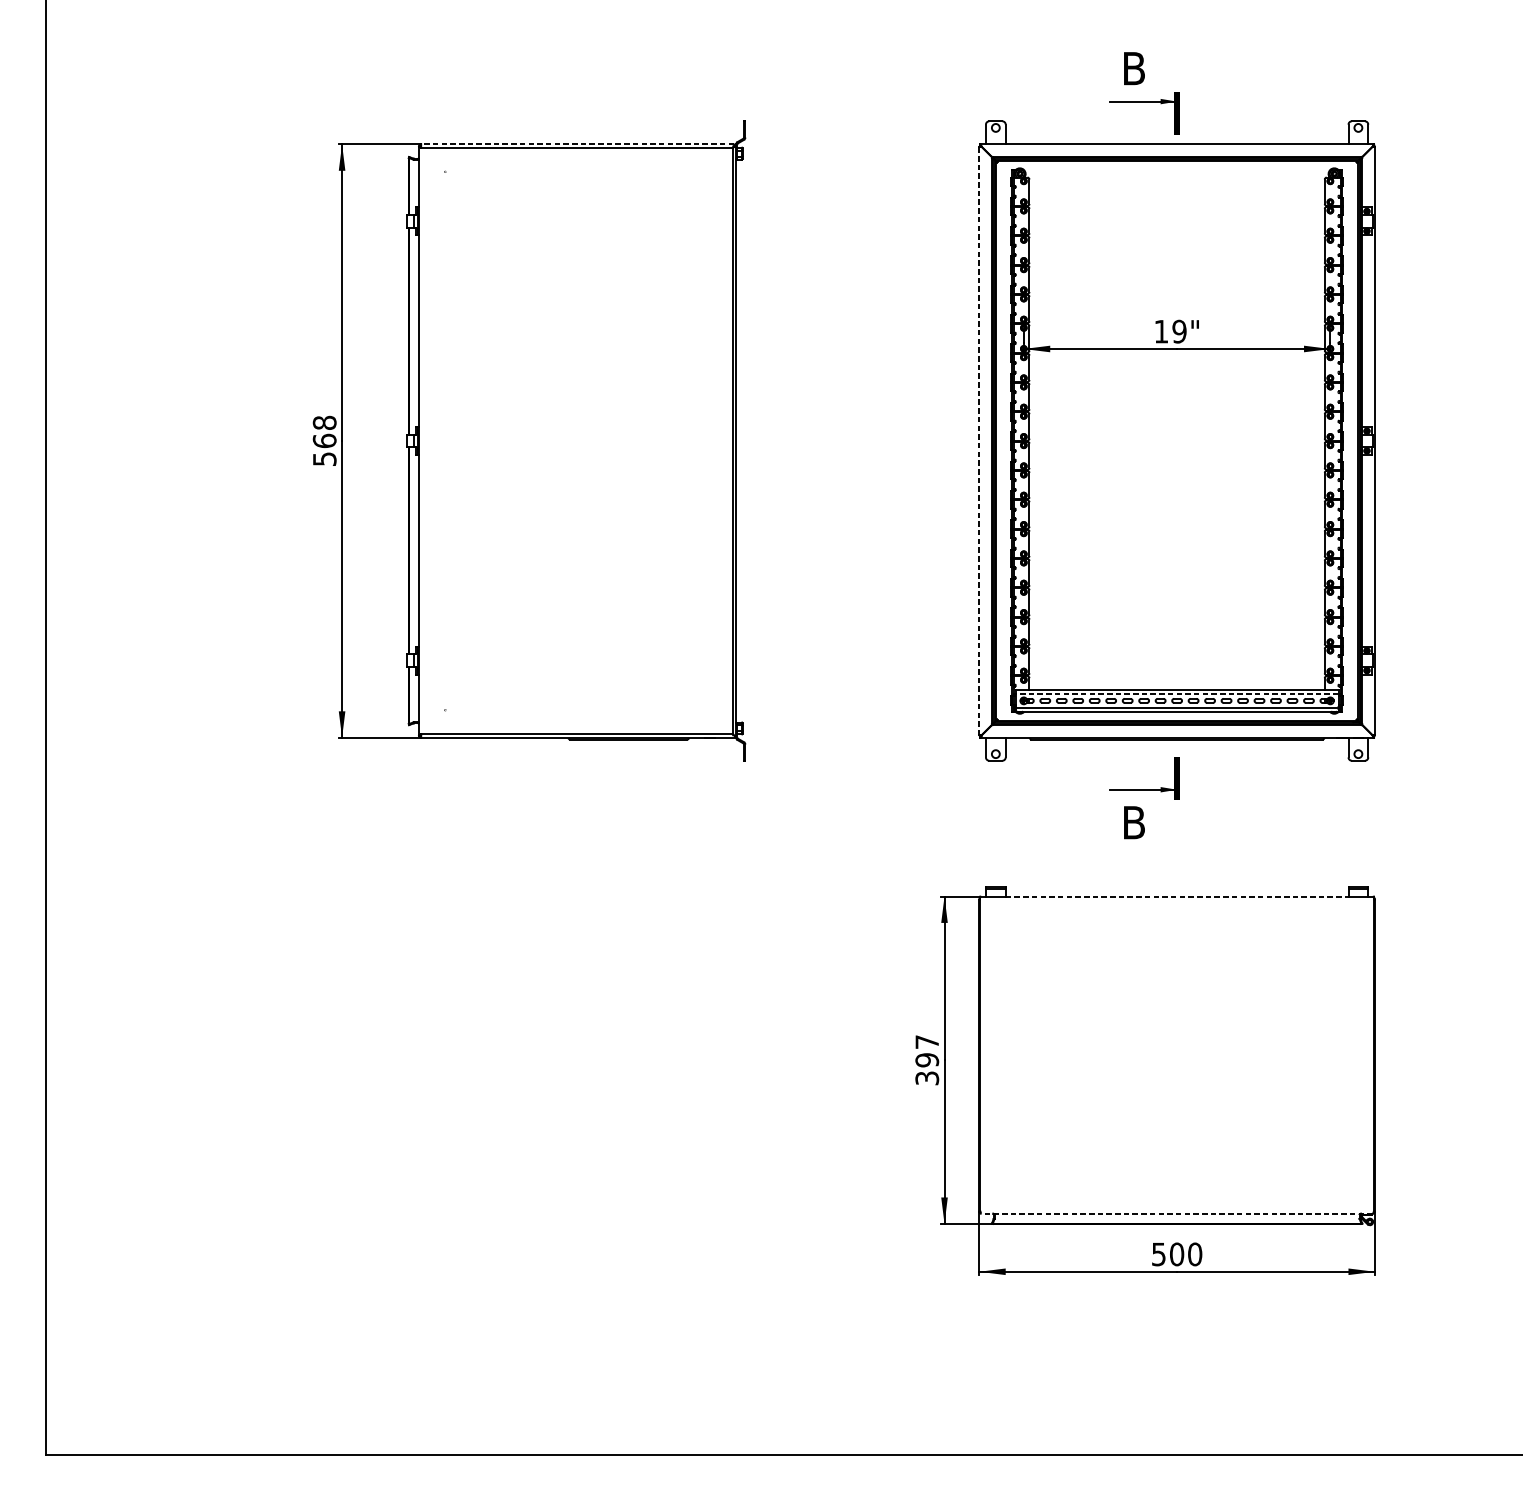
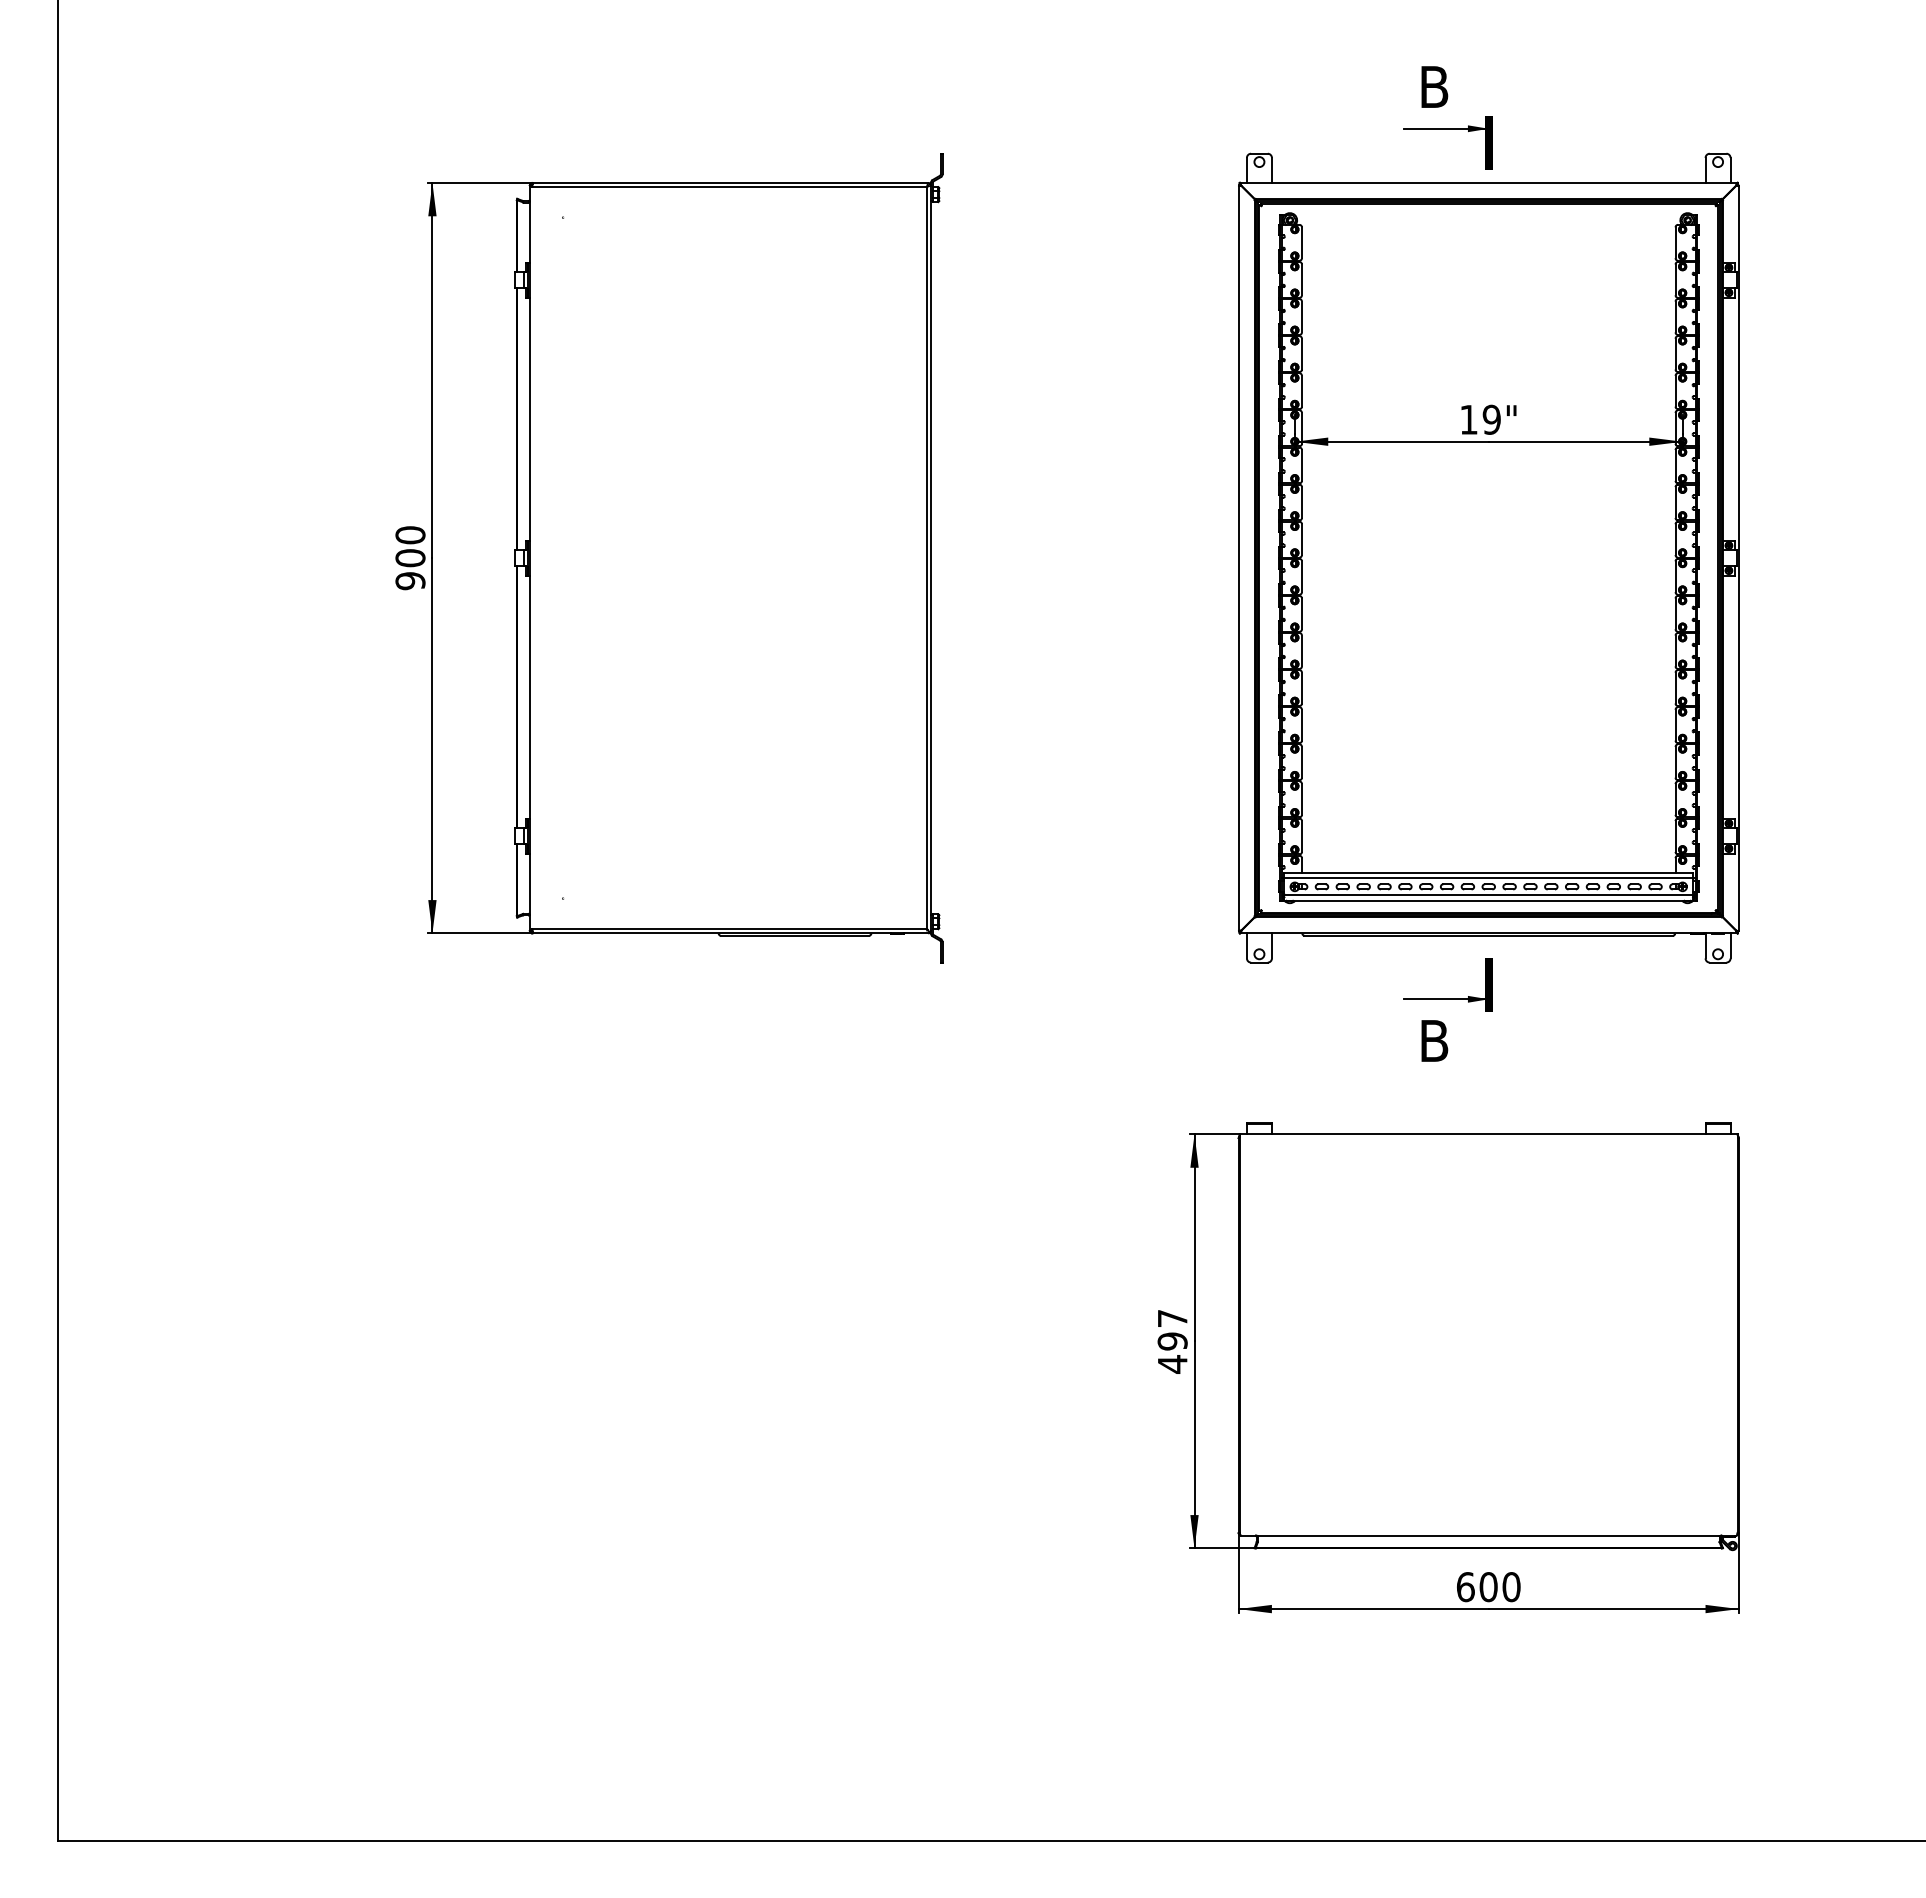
line: (577, 144) -> (730, 182), dashed -> solid
line: (979, 440) -> (1238, 557), dashed -> solid
text: (324, 441) -> (410, 558), 568 -> 900
line: (1176, 694) -> (1488, 878), dashed -> solid
line: (1176, 896) -> (1488, 1134), dashed -> solid
text: (927, 1078) -> (1172, 1364), 397 -> 497
line: (1176, 1213) -> (1488, 1535), dashed -> solid
text: (1158, 1254) -> (1465, 1587), 500 -> 600

